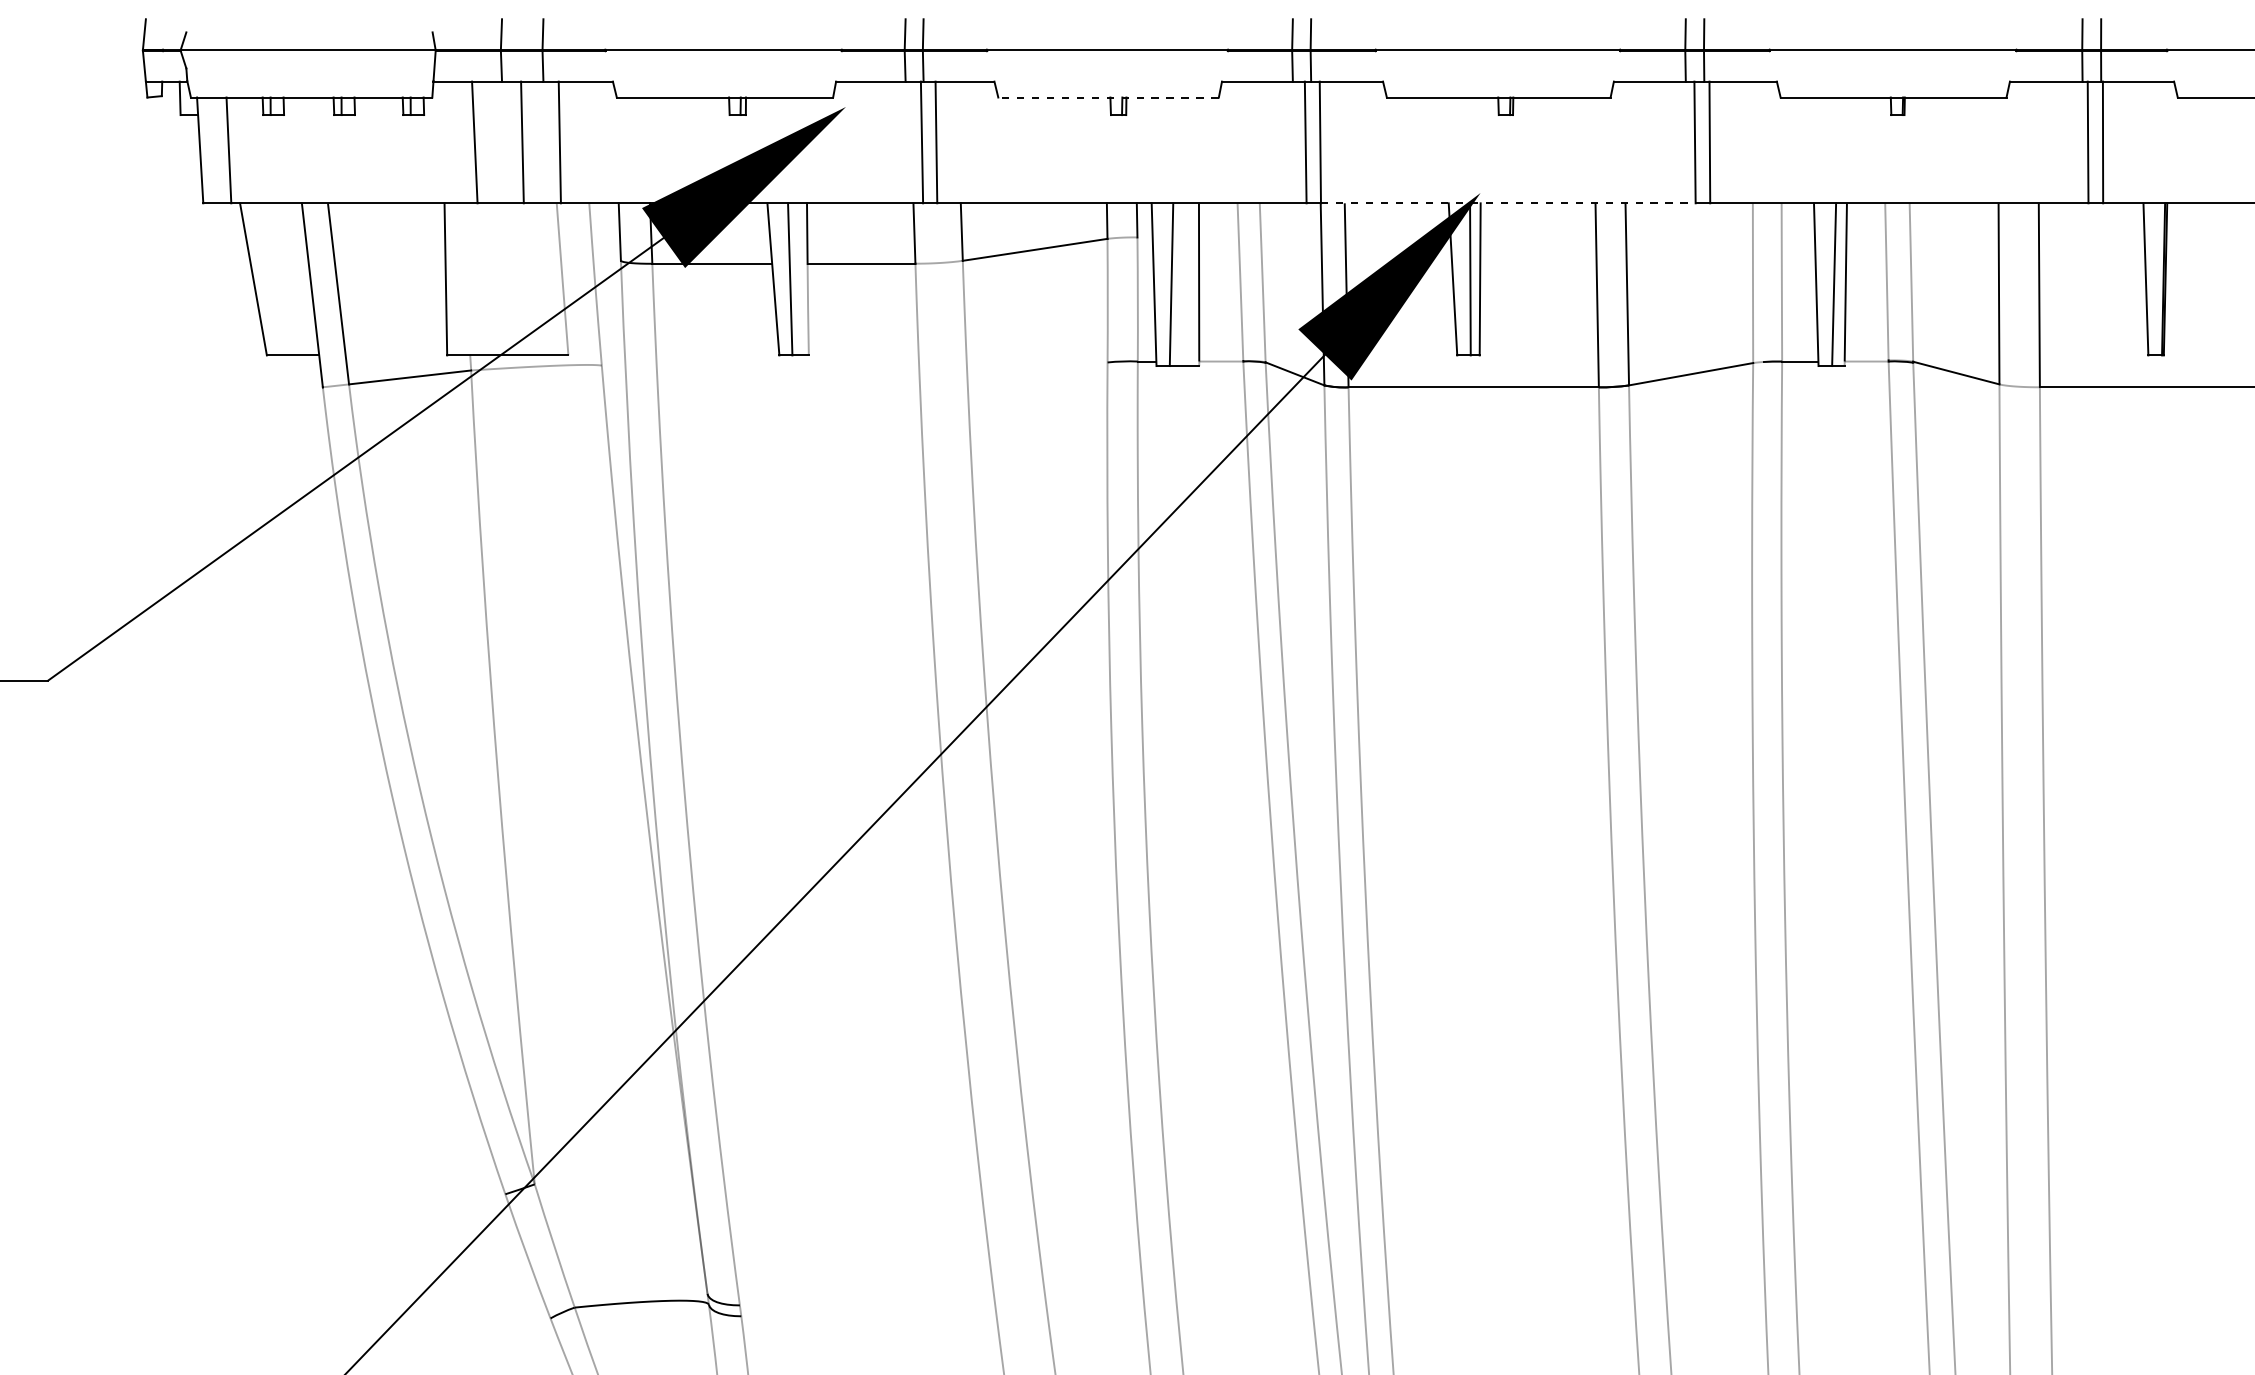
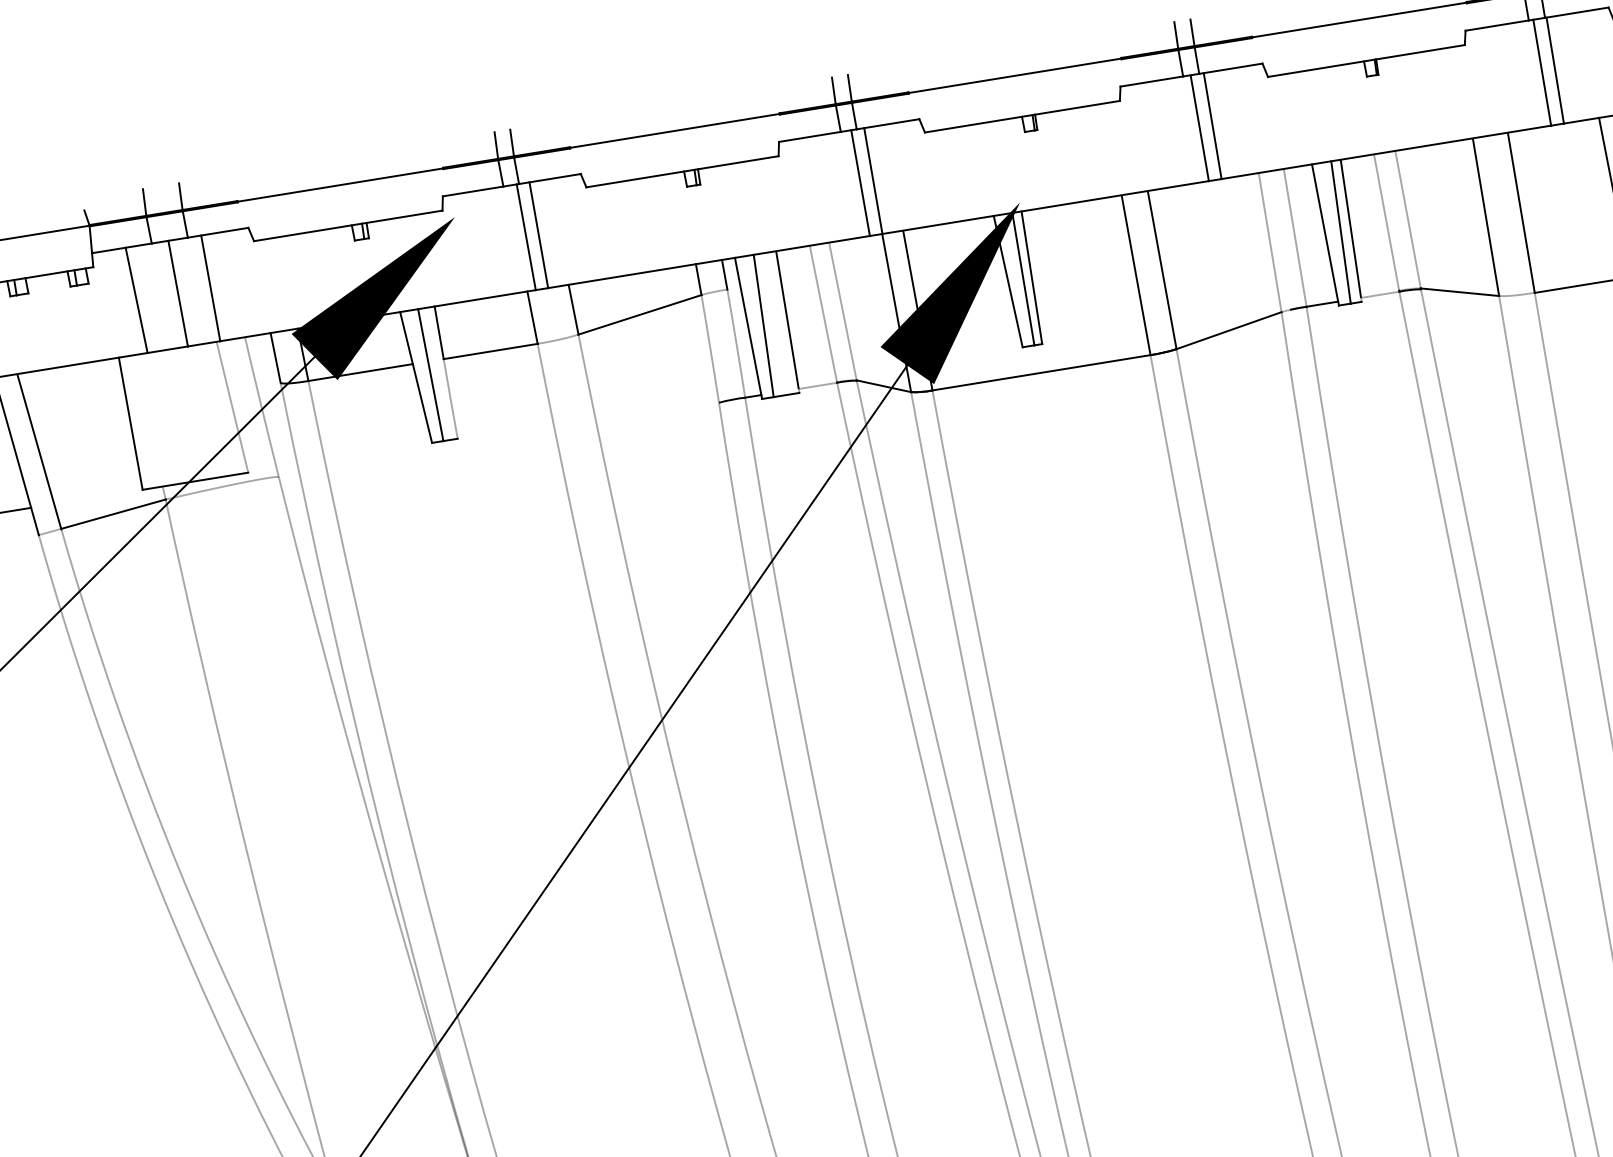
line: (1108, 97) -> (682, 171), dashed -> solid
line: (1508, 203) -> (1045, 207), dashed -> solid

